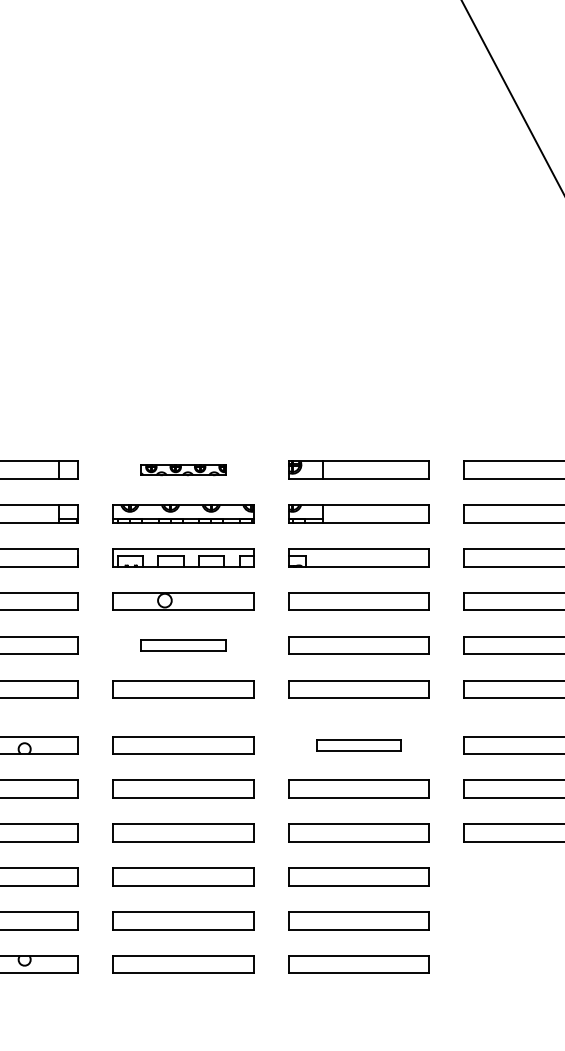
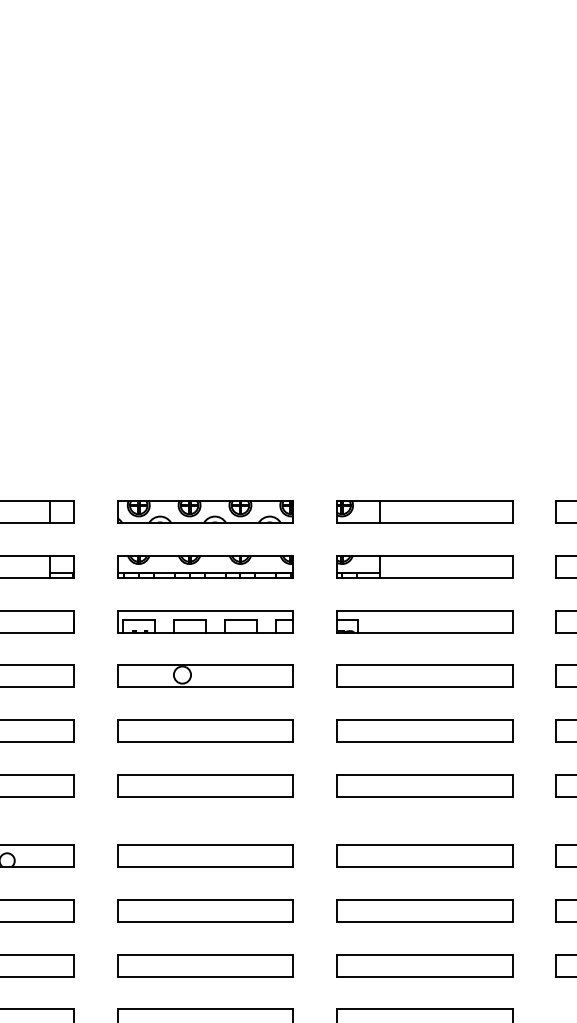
part: (183, 469) -> (205, 511), size x1.67
part: (183, 645) -> (205, 731), size x1.67
part: (358, 745) -> (424, 856), size x1.67

